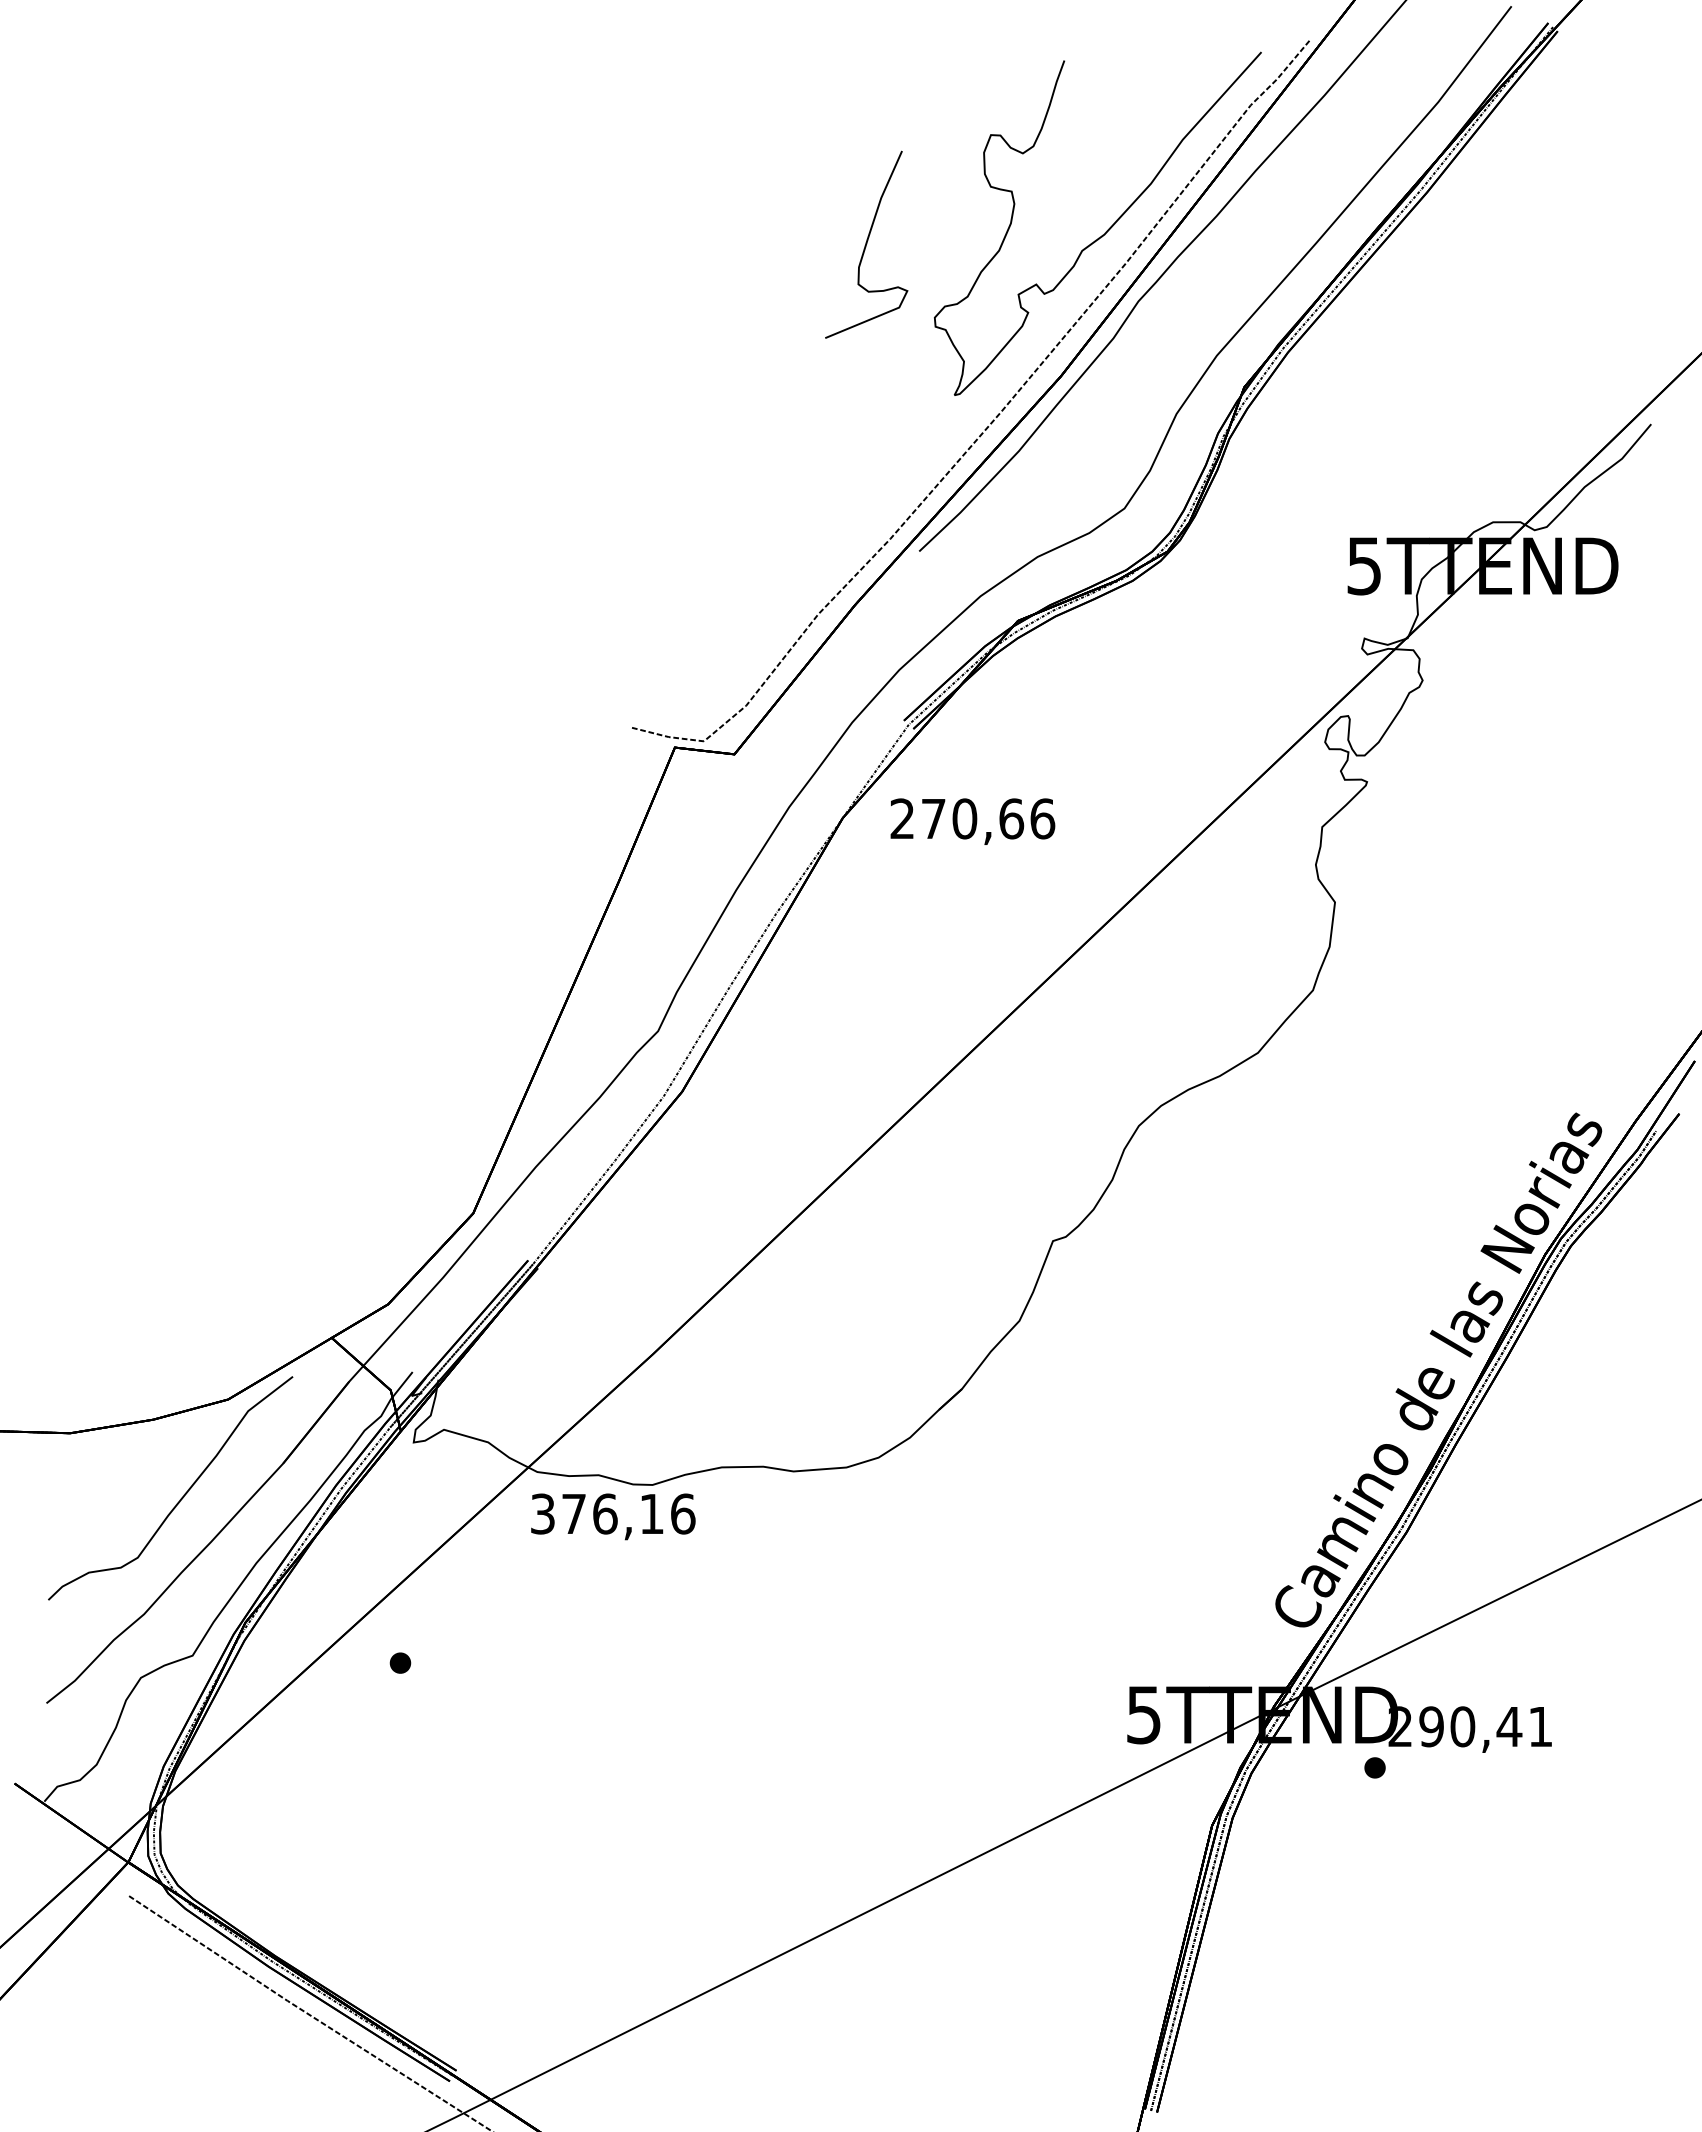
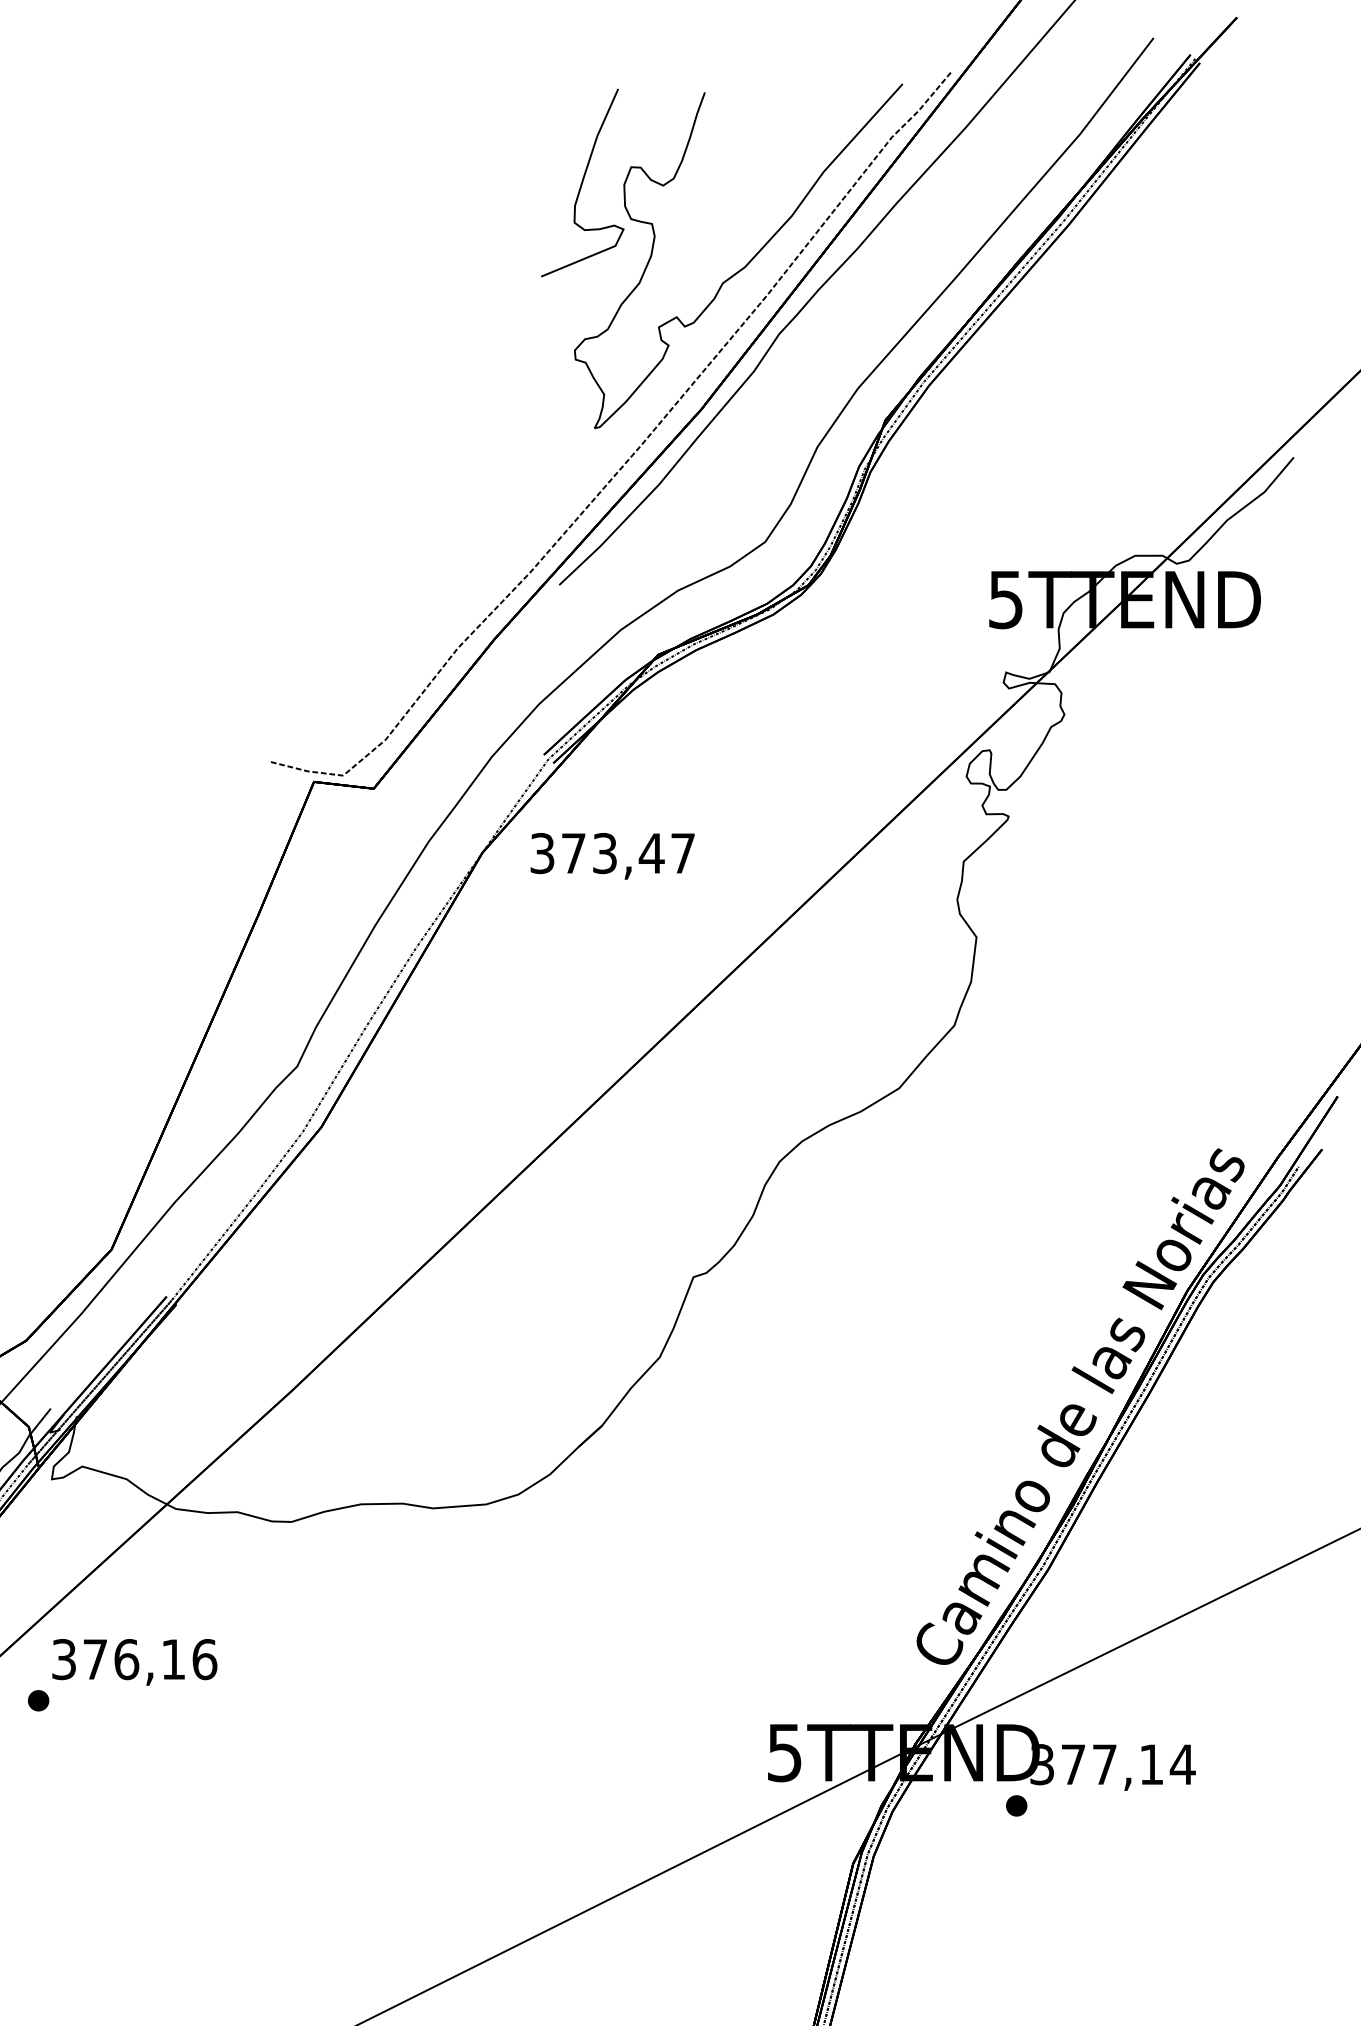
curve: (866, 244) -> (582, 182), moved
text: (972, 818) -> (612, 853), 270,66 -> 373,47
text: (613, 1516) -> (134, 1661), moved
text: (1470, 1726) -> (1112, 1764), 290,41 -> 377,14

